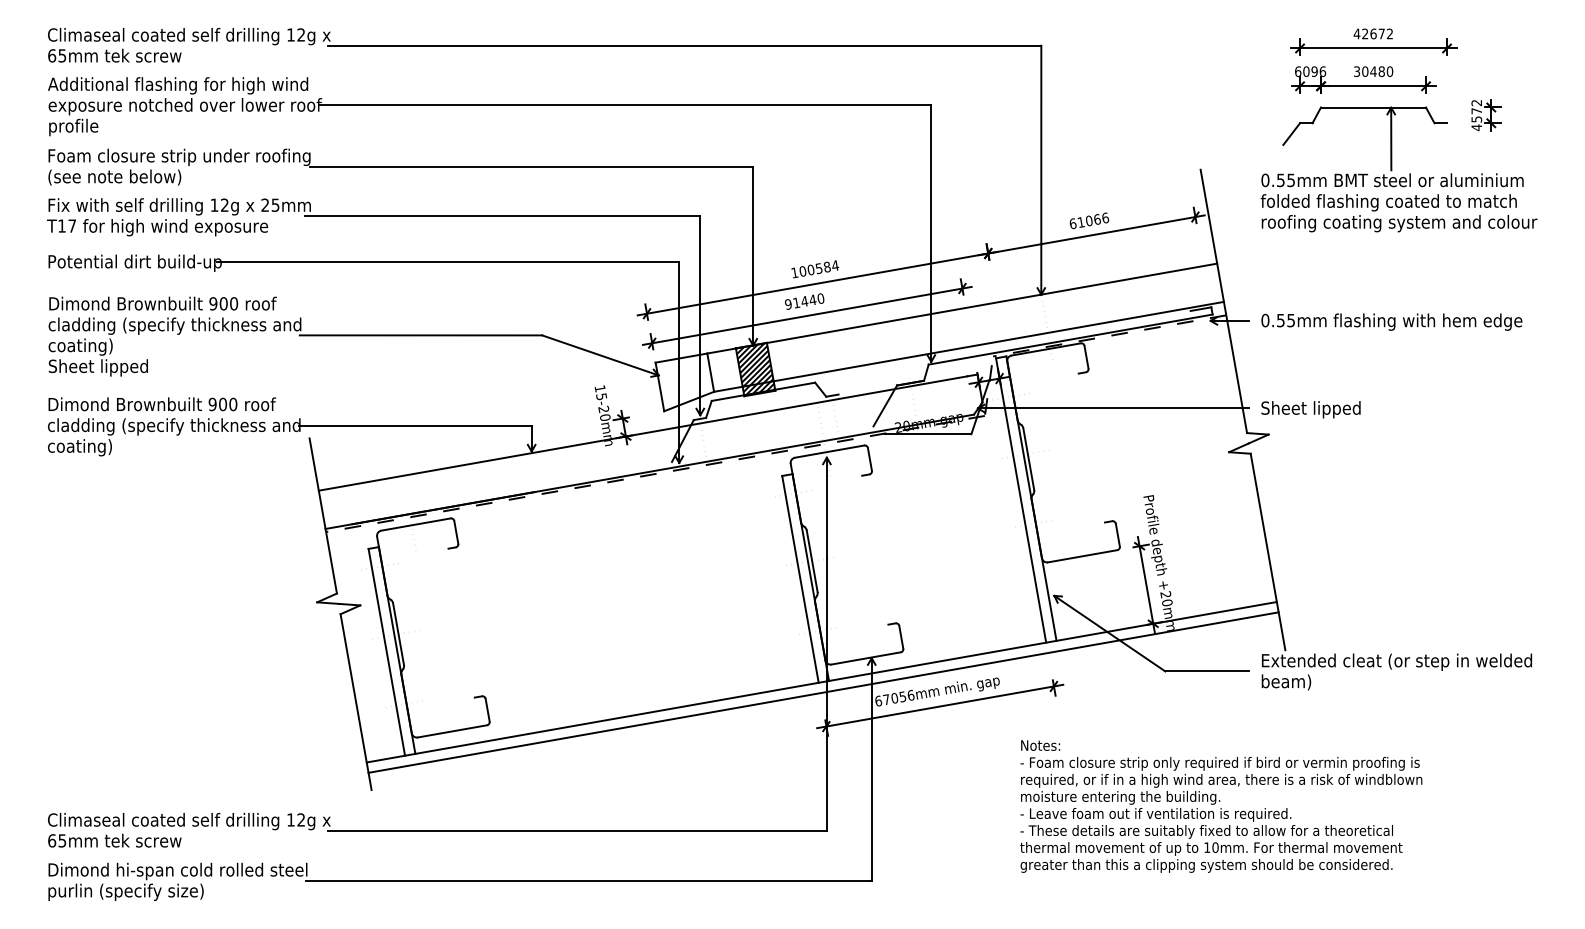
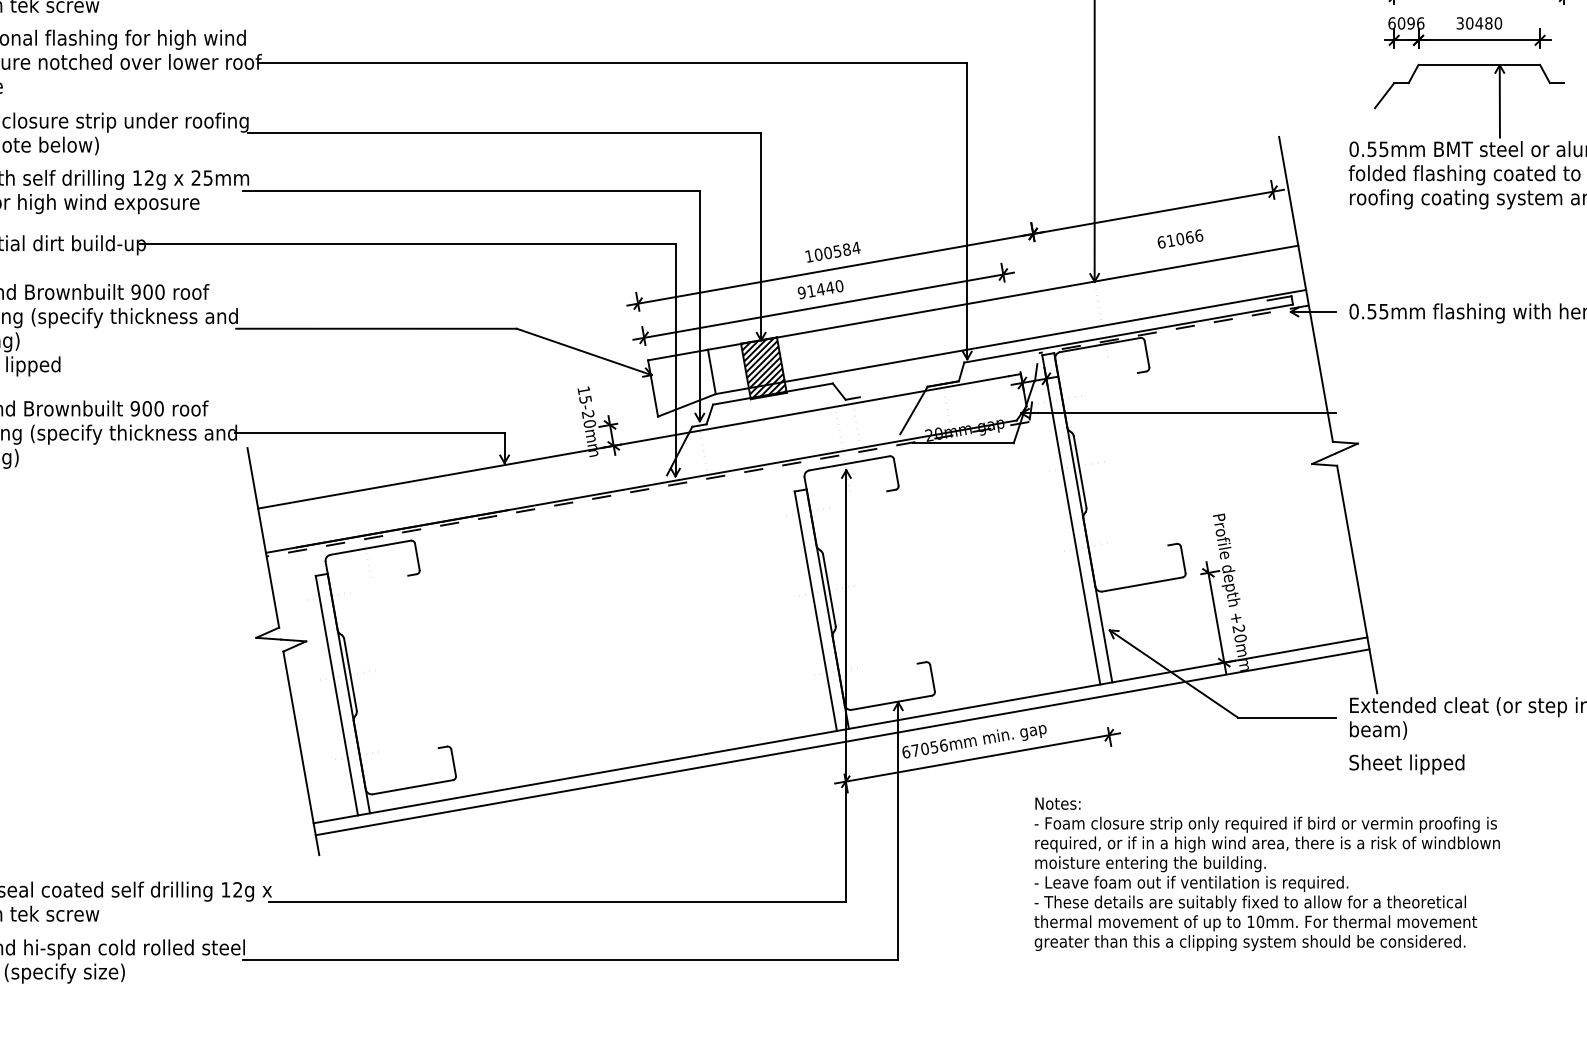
text: (1089, 220) -> (1180, 238), moved
text: (1310, 409) -> (1406, 764), moved
text: (1221, 806) -> (1267, 874), moved

